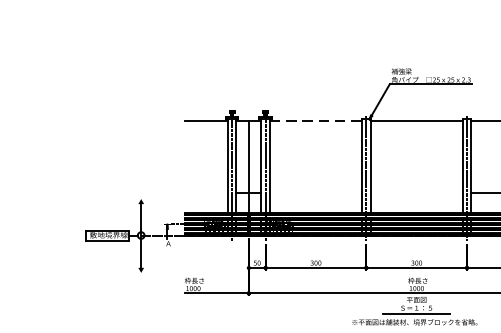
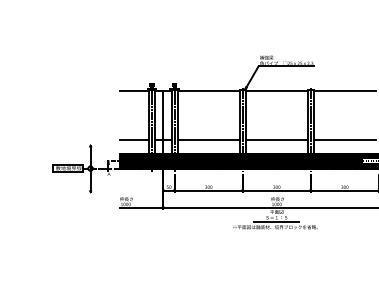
line: (317, 121) -> (209, 91), dashed -> solid
line: (206, 192) -> (134, 139), added
line: (315, 192) -> (208, 139), added
line: (416, 192) -> (276, 139), added

